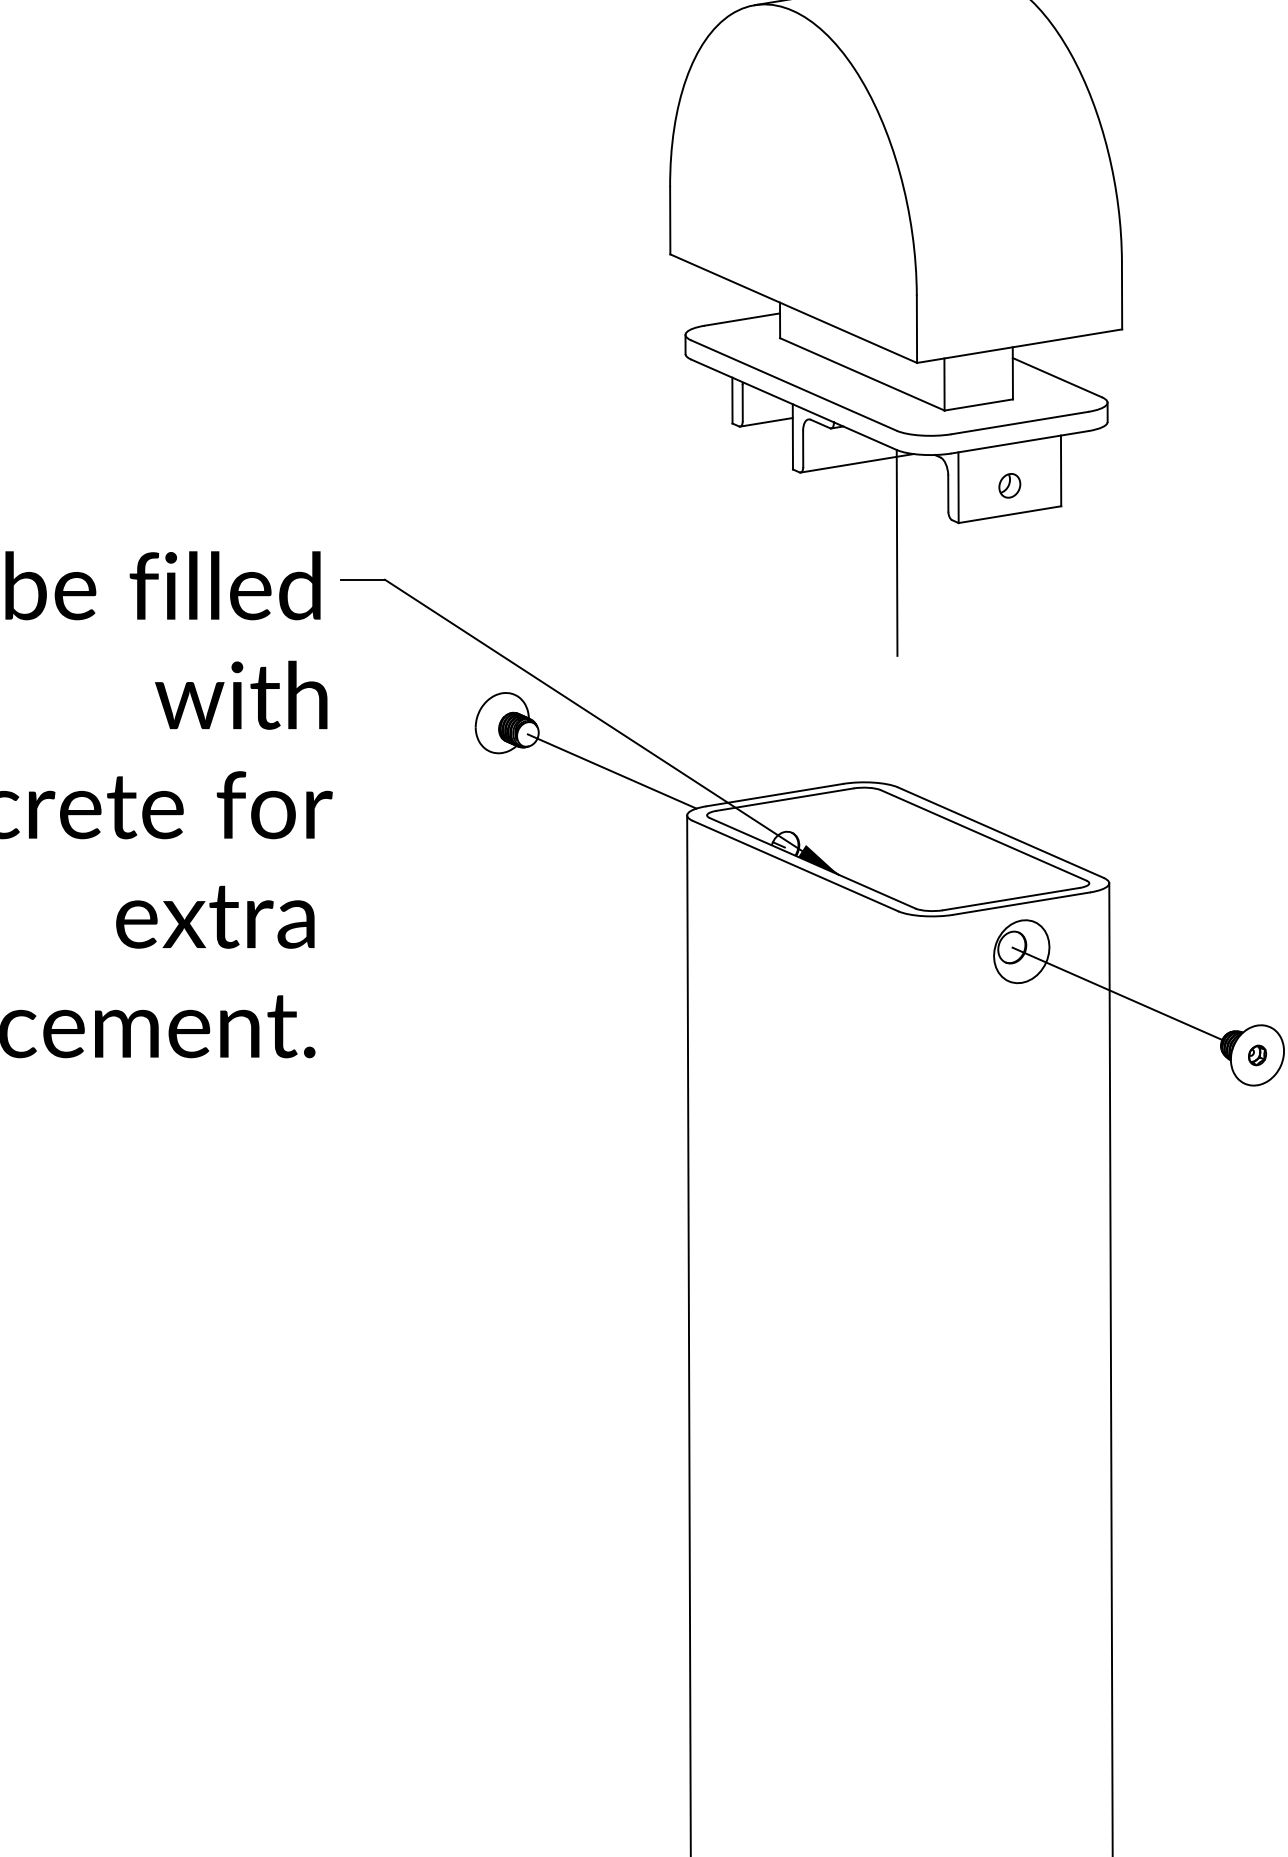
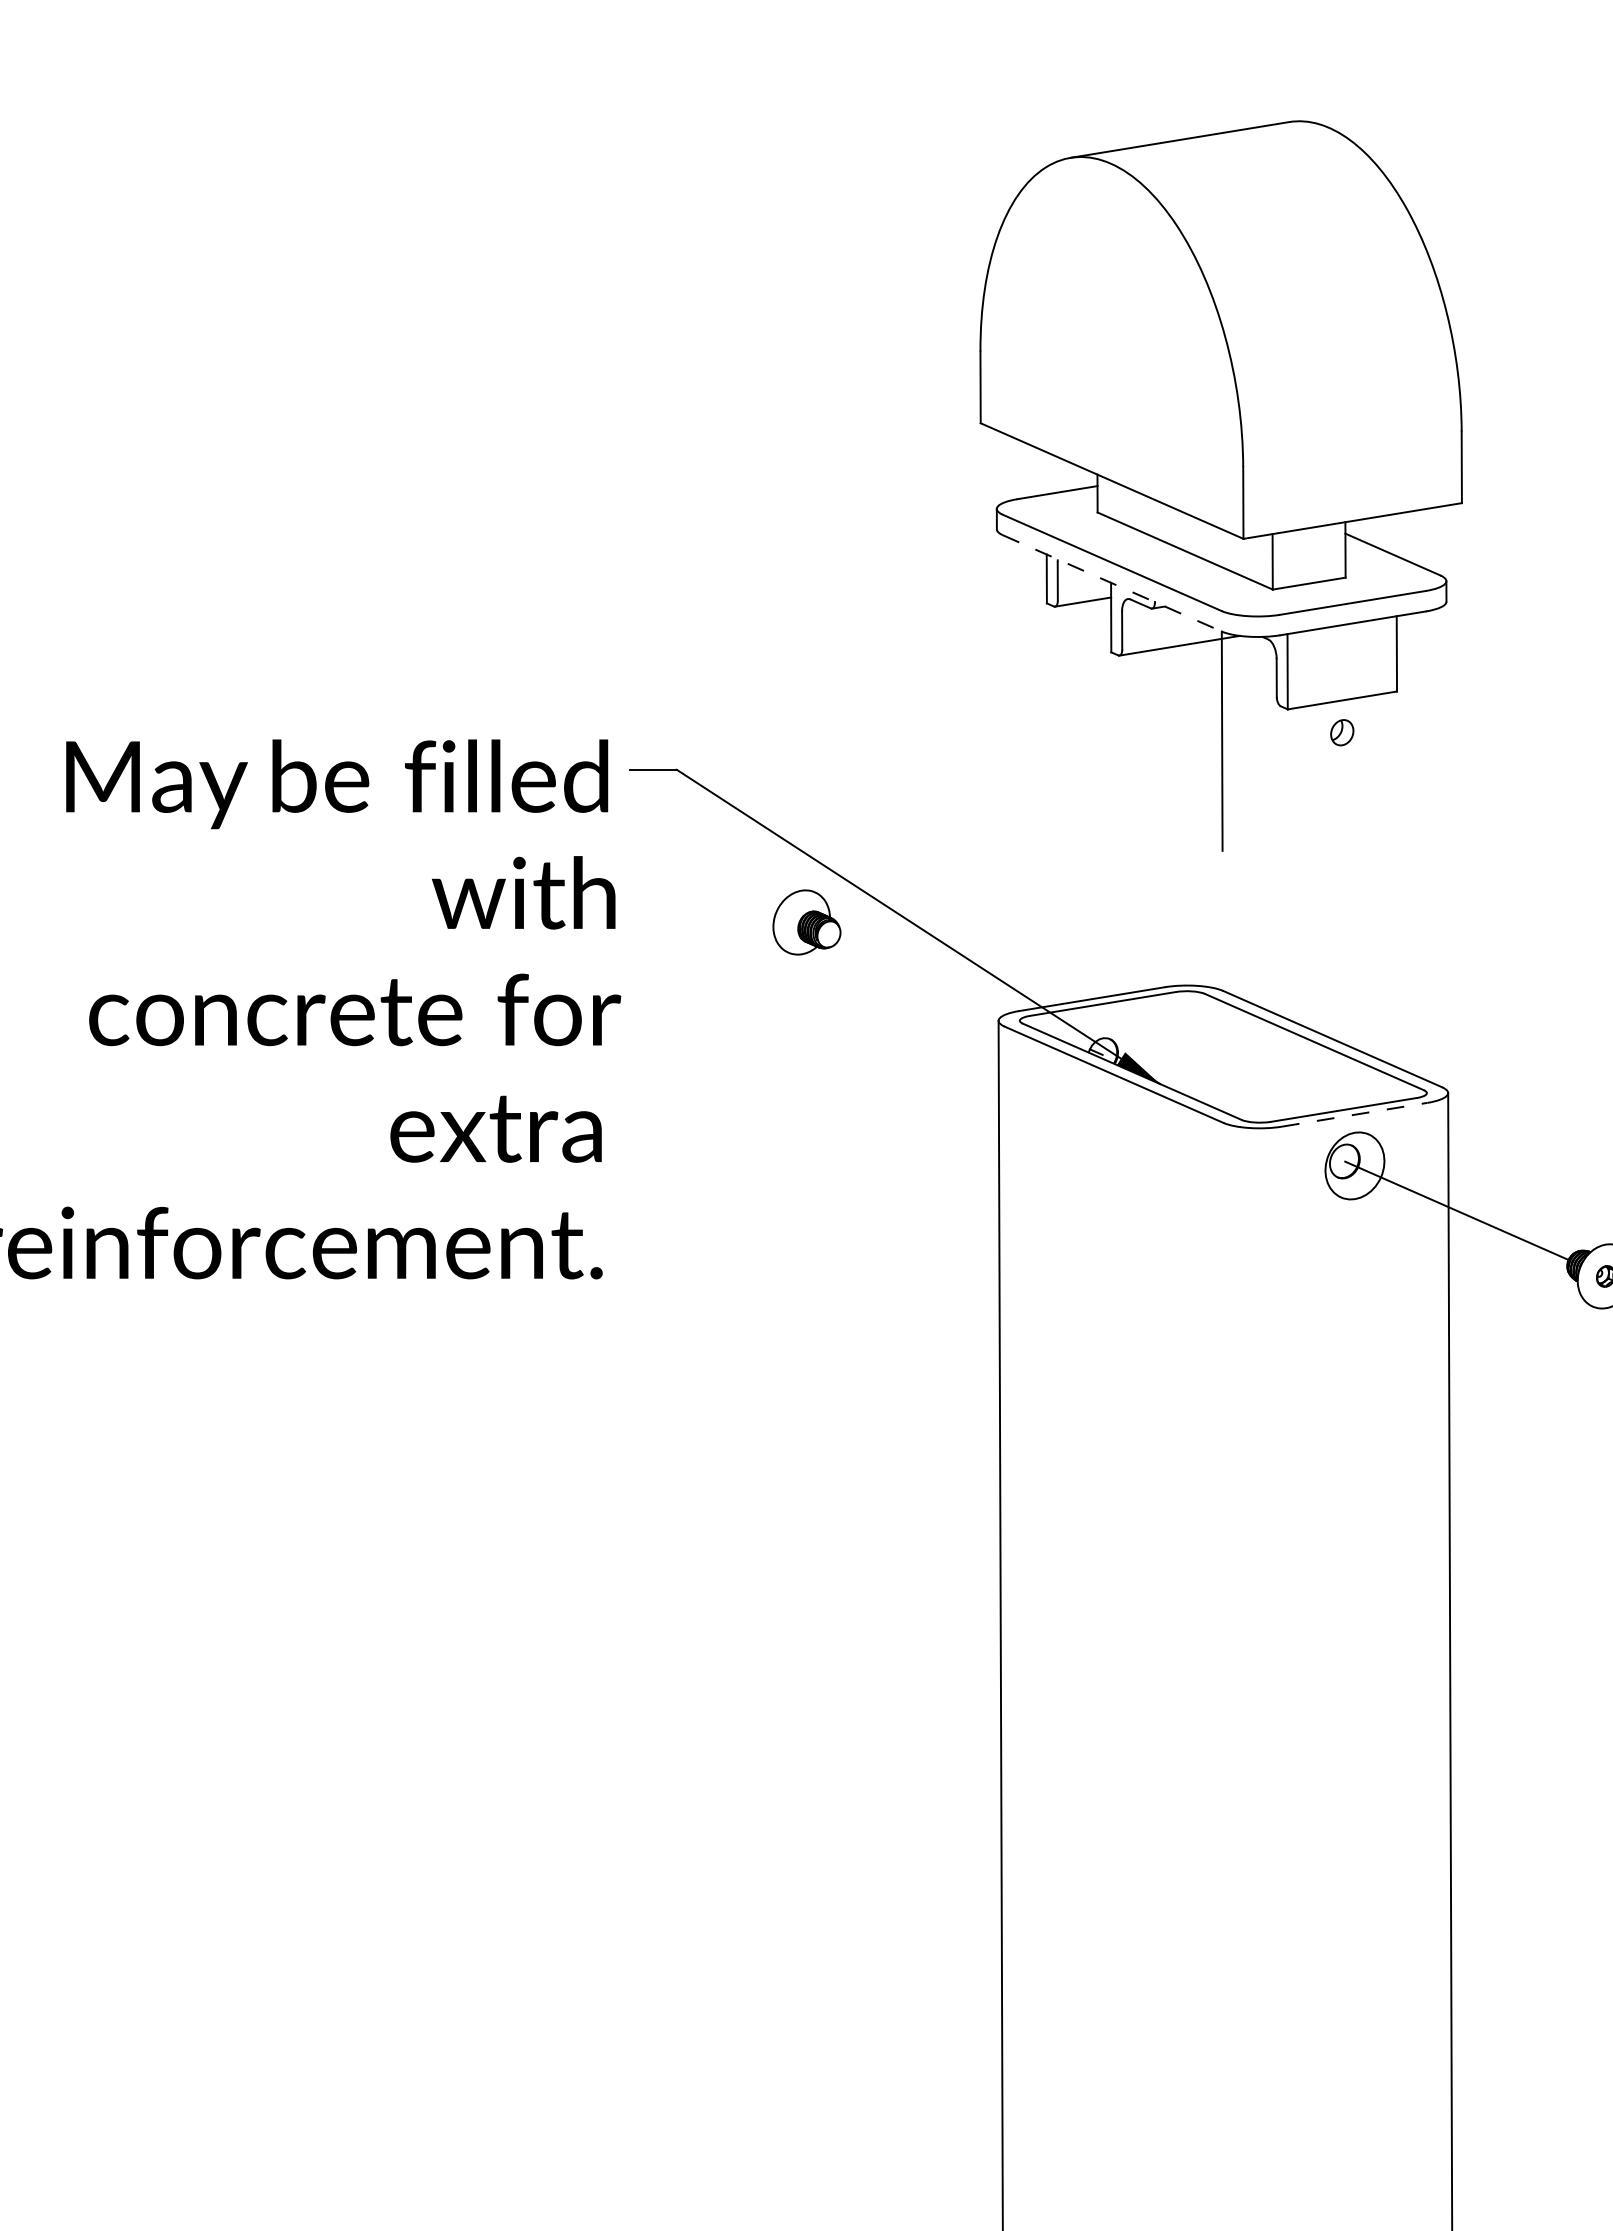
line: (794, 404) -> (1112, 583), solid -> dashed
part: (1010, 485) -> (1342, 732), moved
line: (611, 771) -> (918, 973), removed
line: (1021, 903) -> (1354, 1114), solid -> dashed

